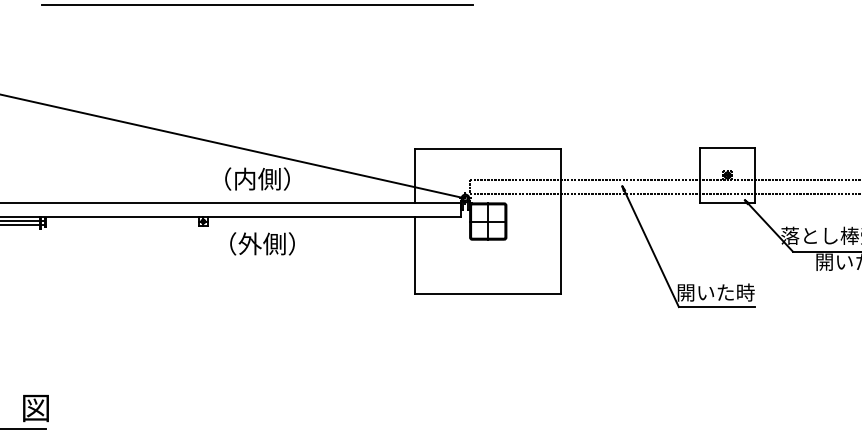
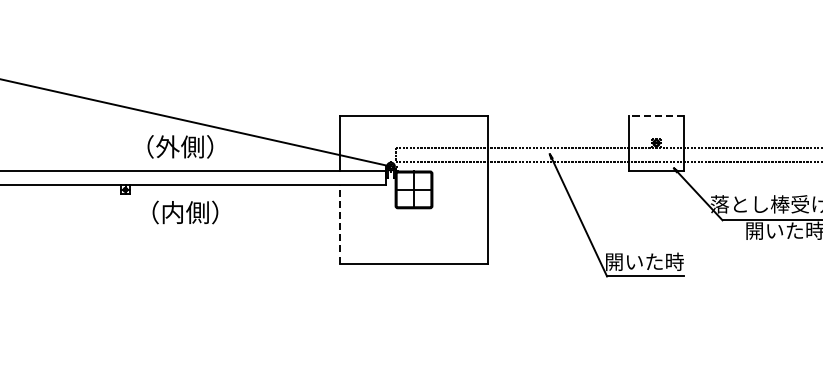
line: (727, 148) -> (656, 115), solid -> dashed
text: (244, 178) -> (167, 146), （内側） -> （外側）
text: (249, 243) -> (172, 212), （外側） -> （内側）
line: (415, 255) -> (340, 224), solid -> dashed

